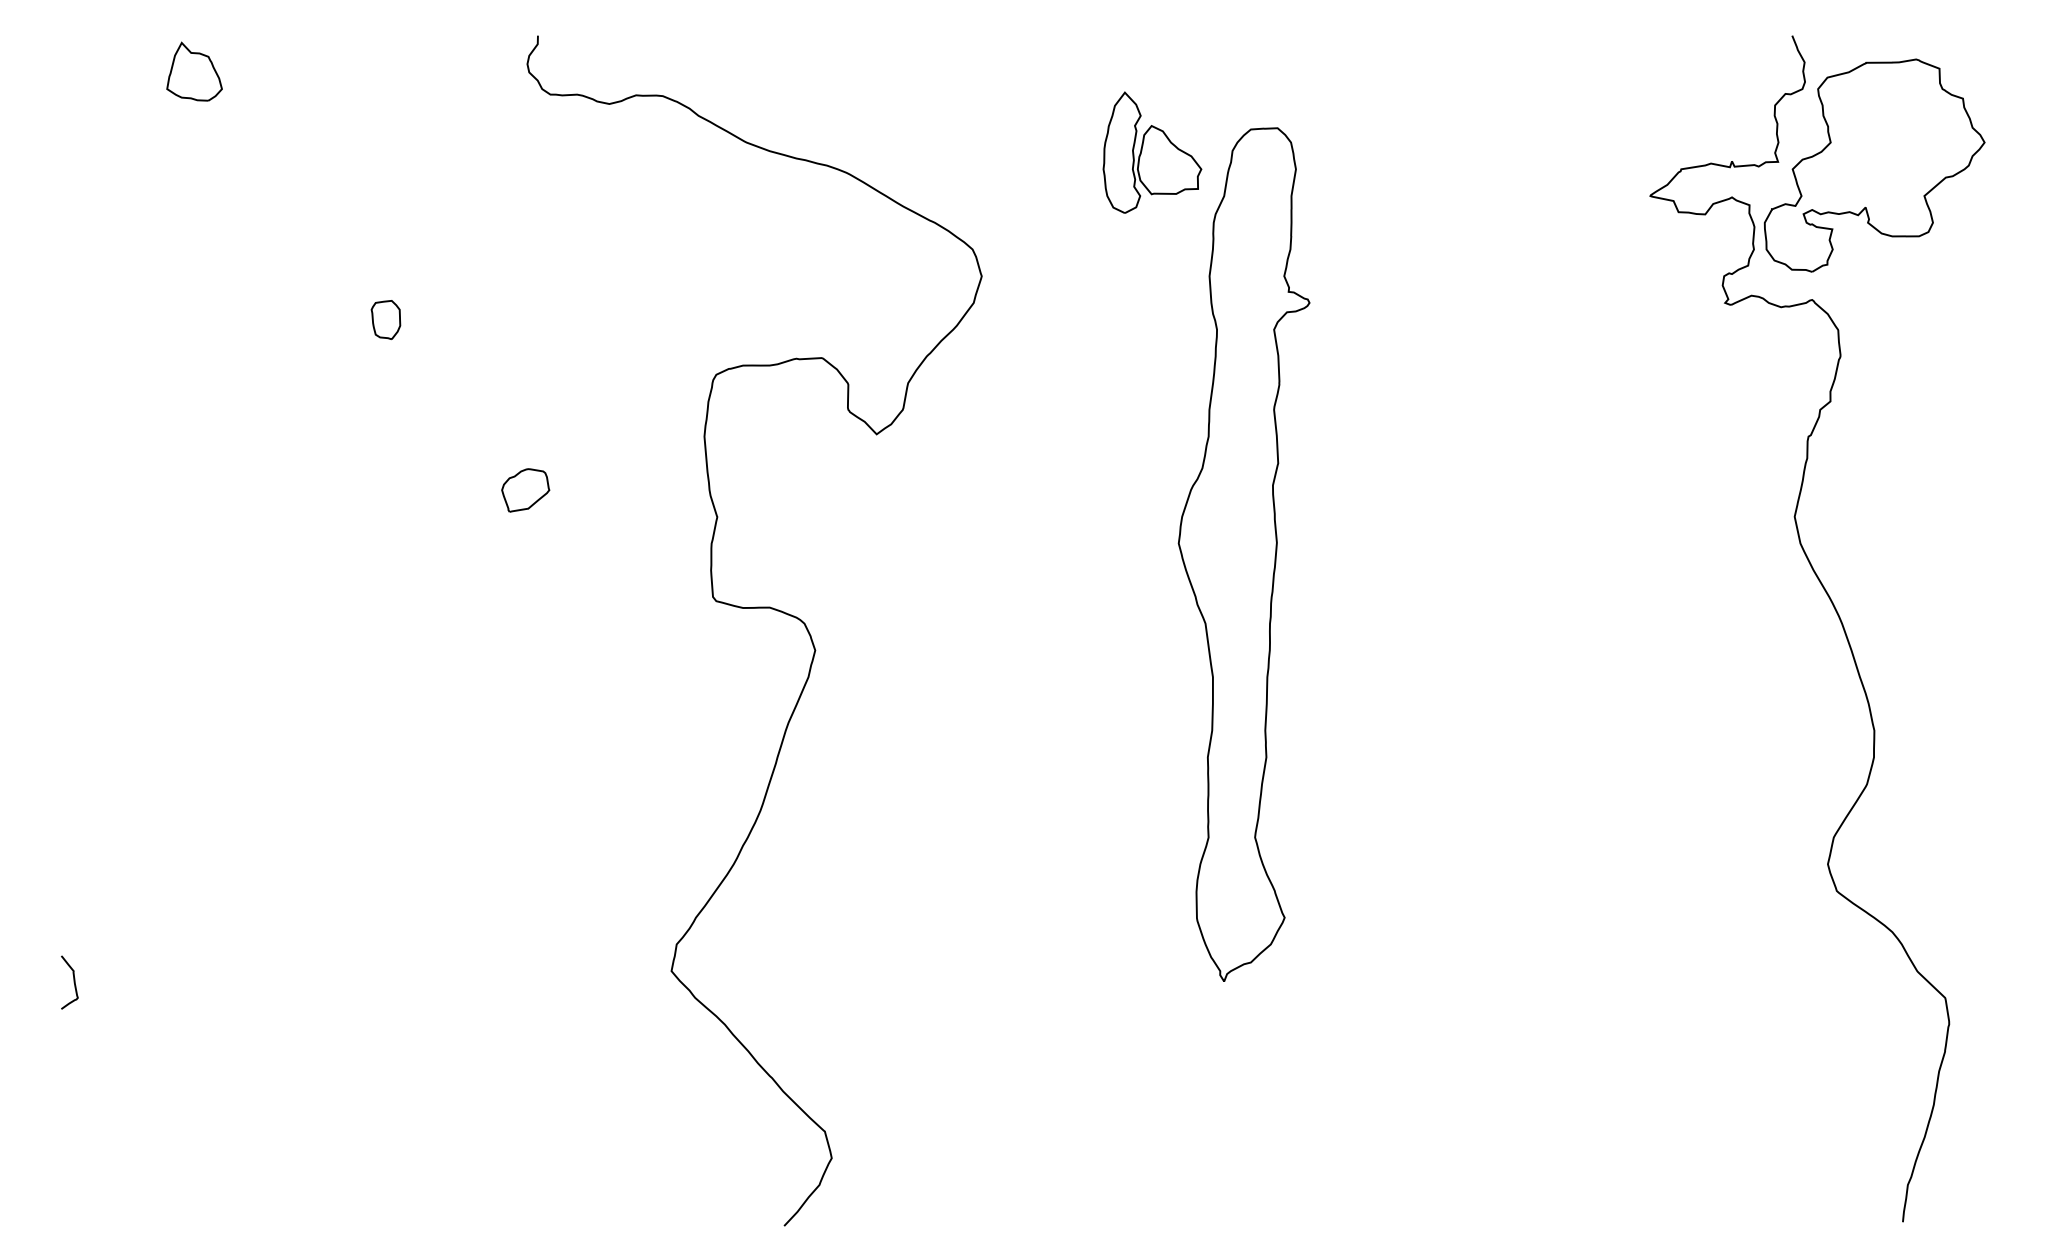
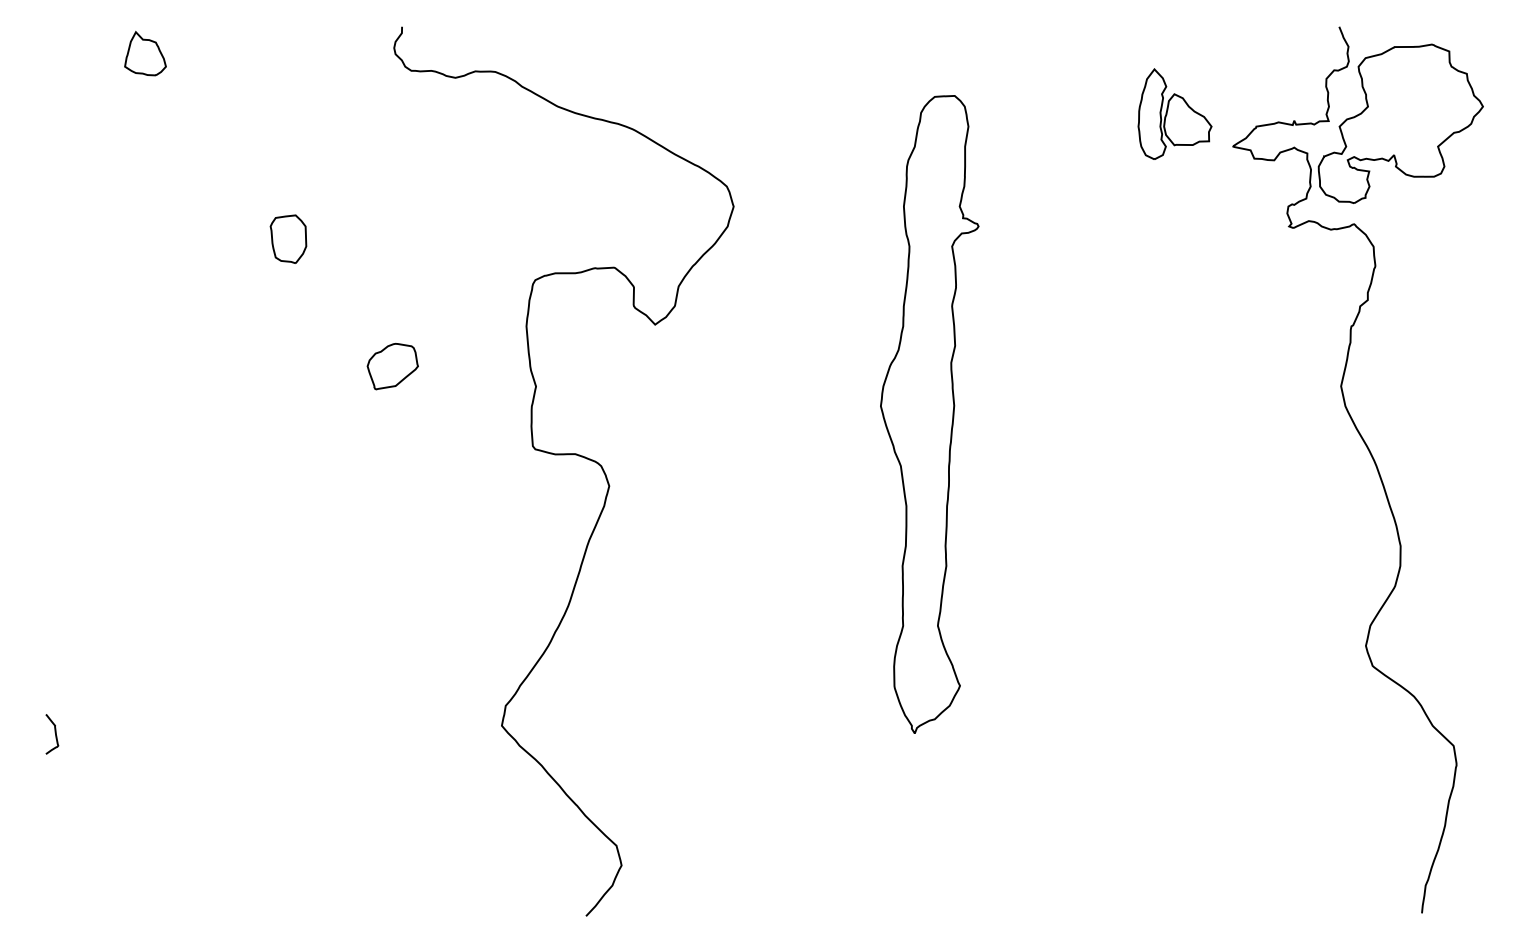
part: (1152, 152) -> (1175, 114), moved
part: (385, 319) -> (288, 238), size x1.67
part: (525, 490) -> (392, 366), size x1.43

